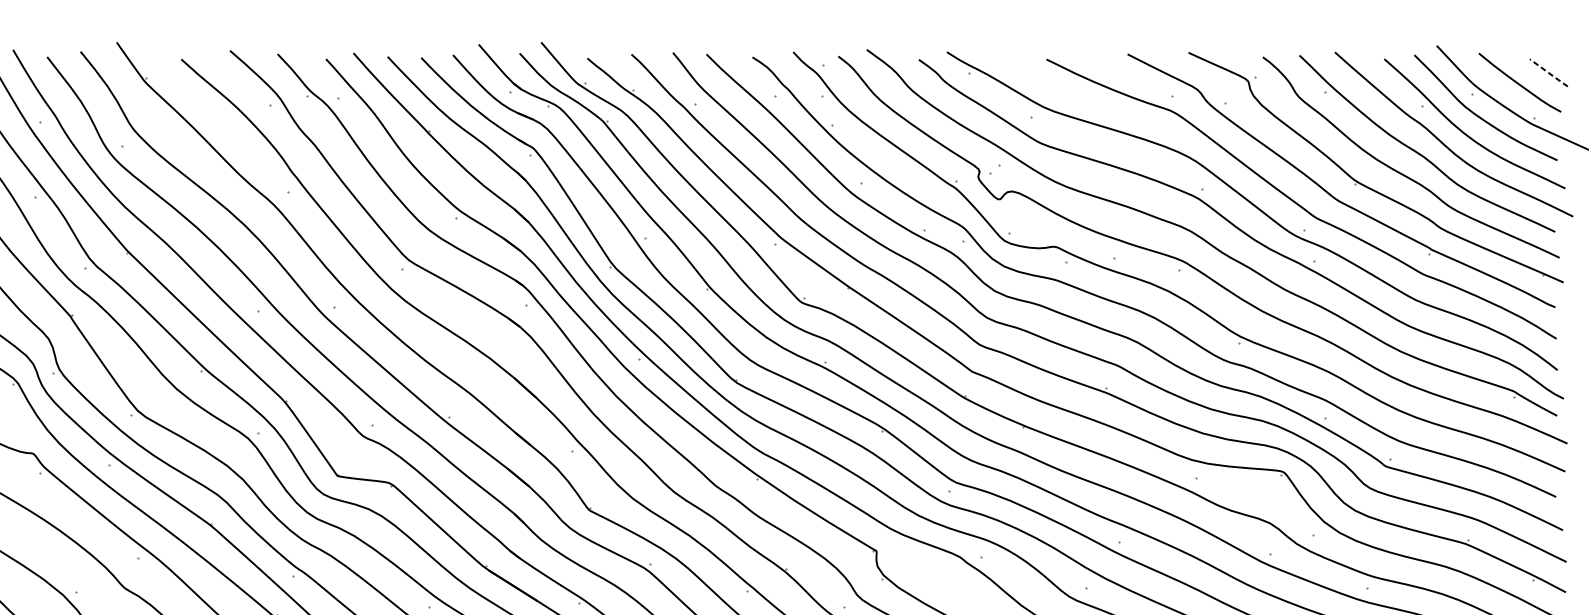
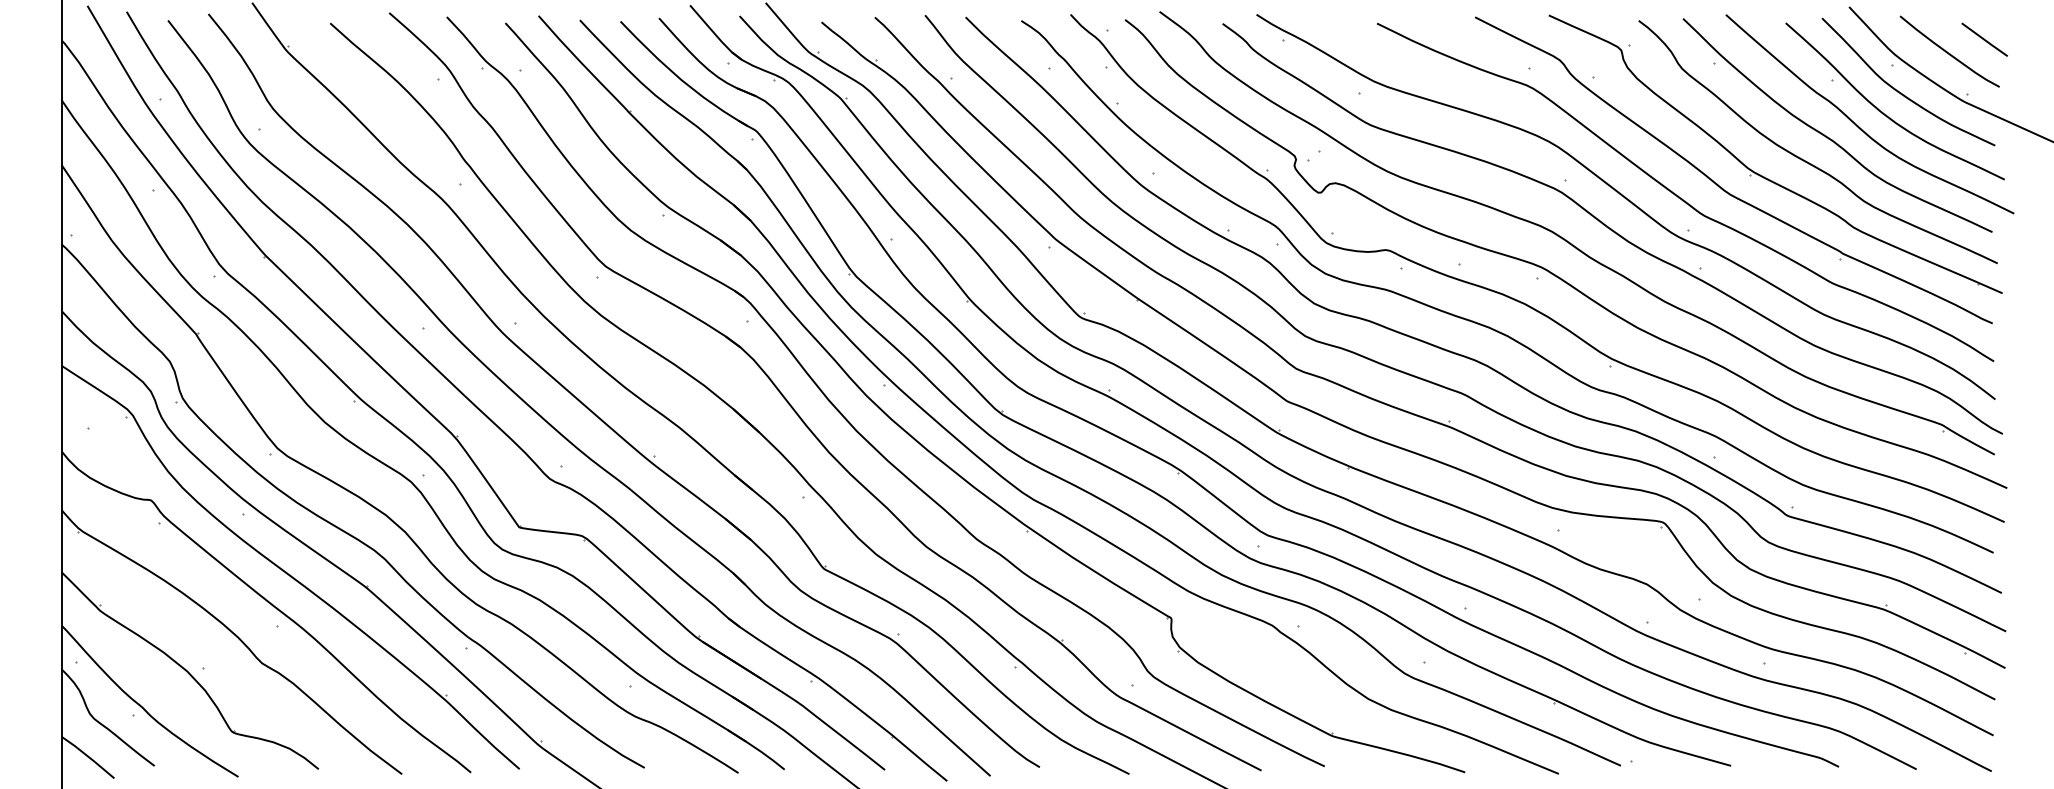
line: (1548, 73) -> (1984, 40), dashed -> solid

